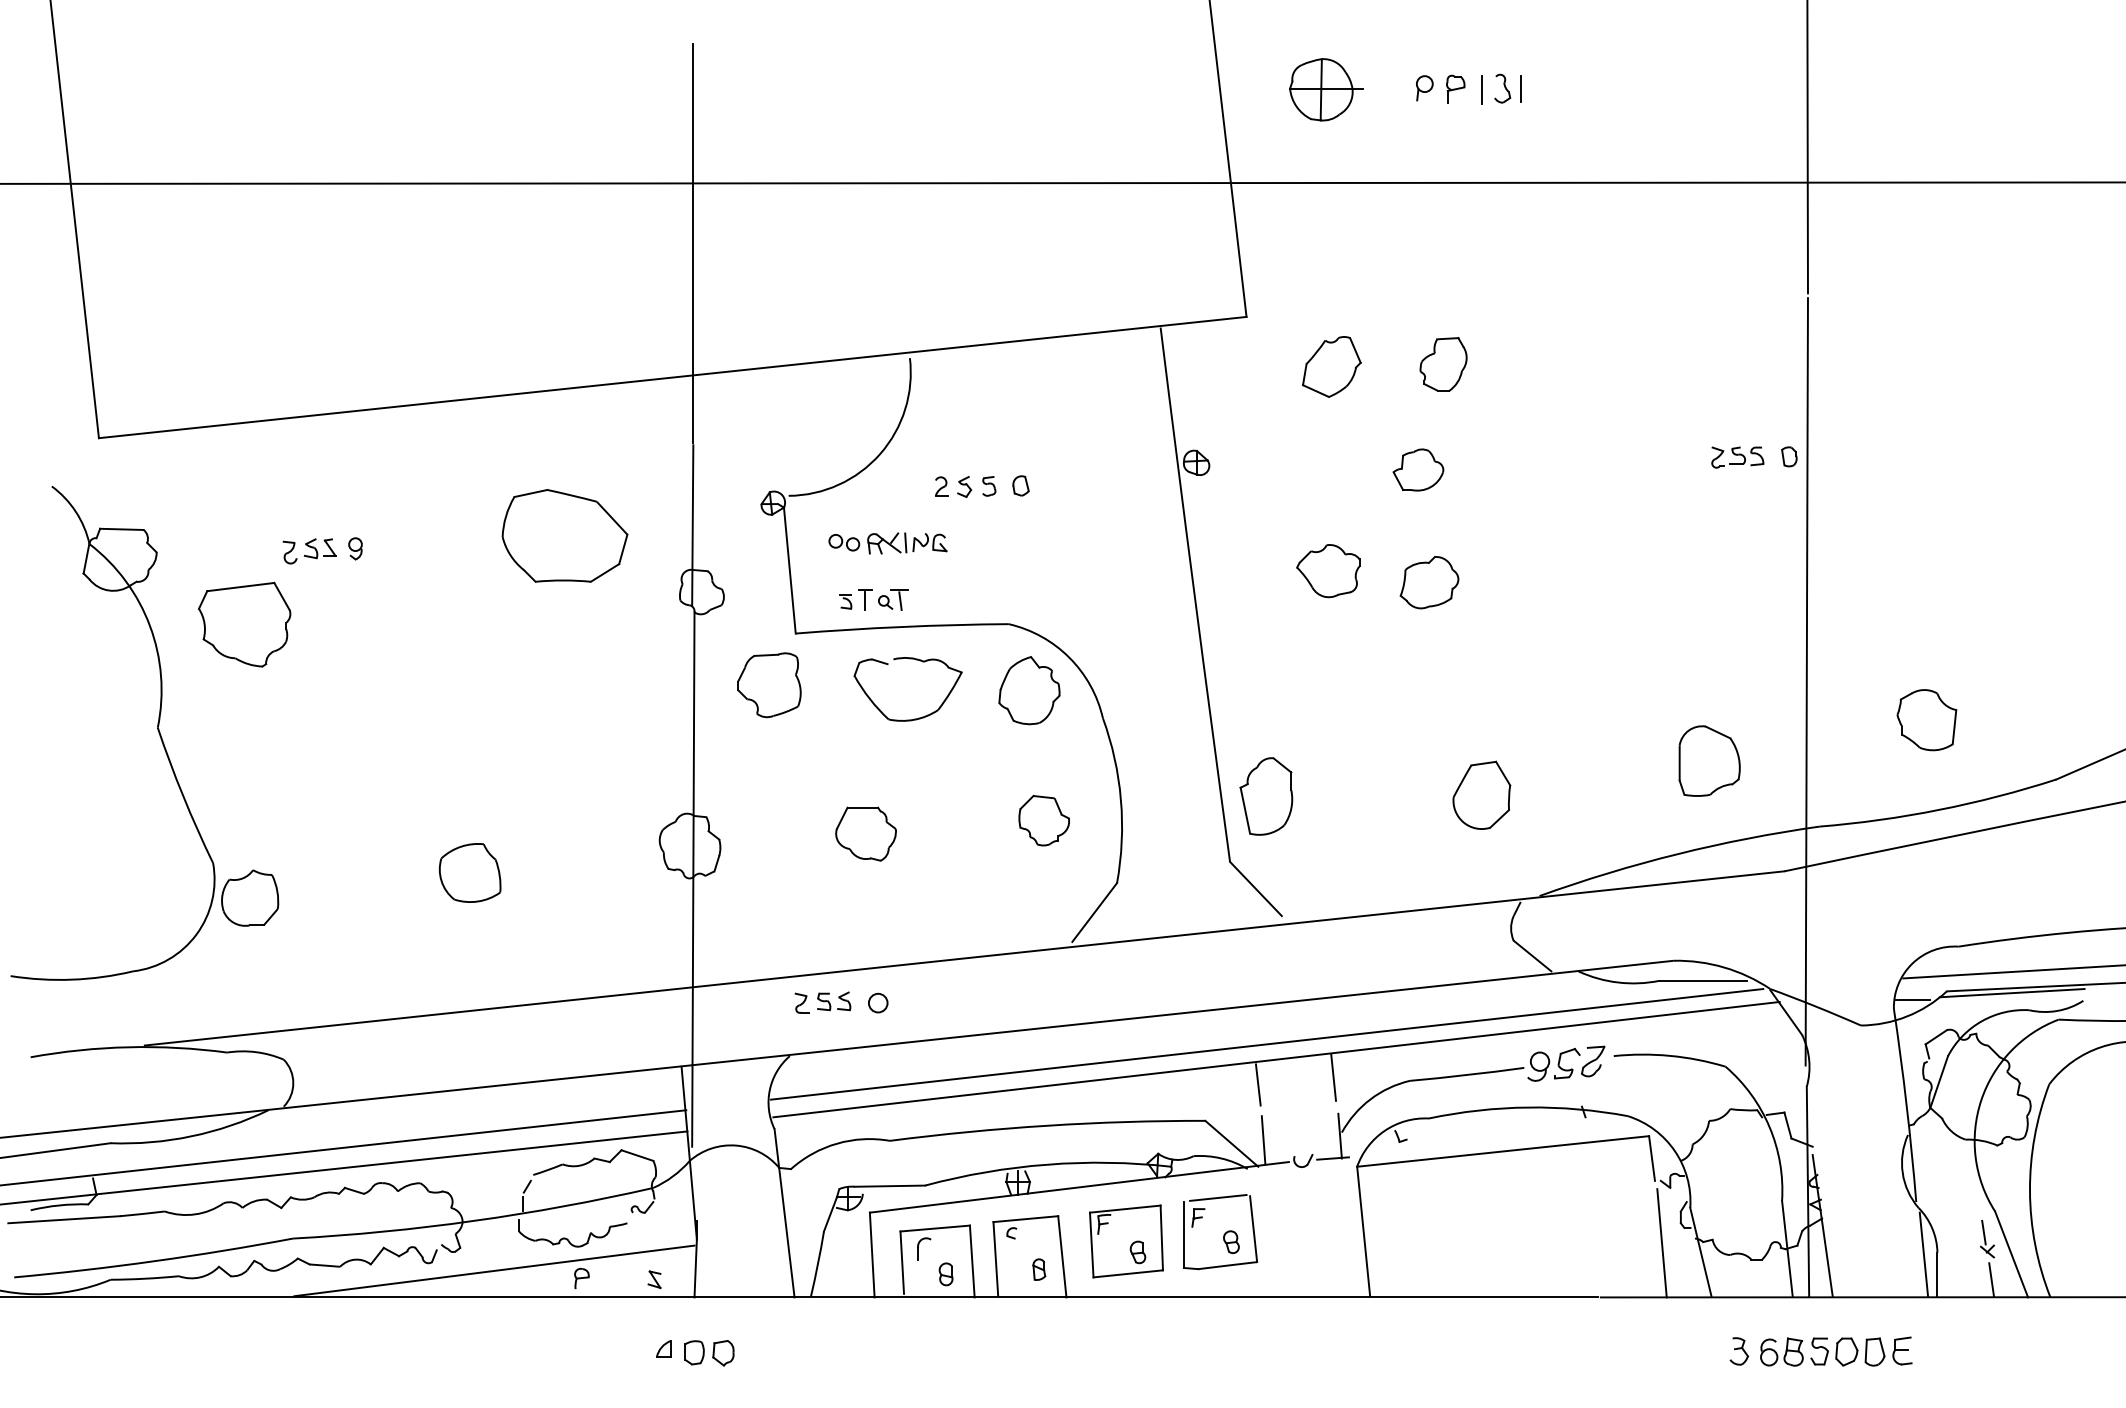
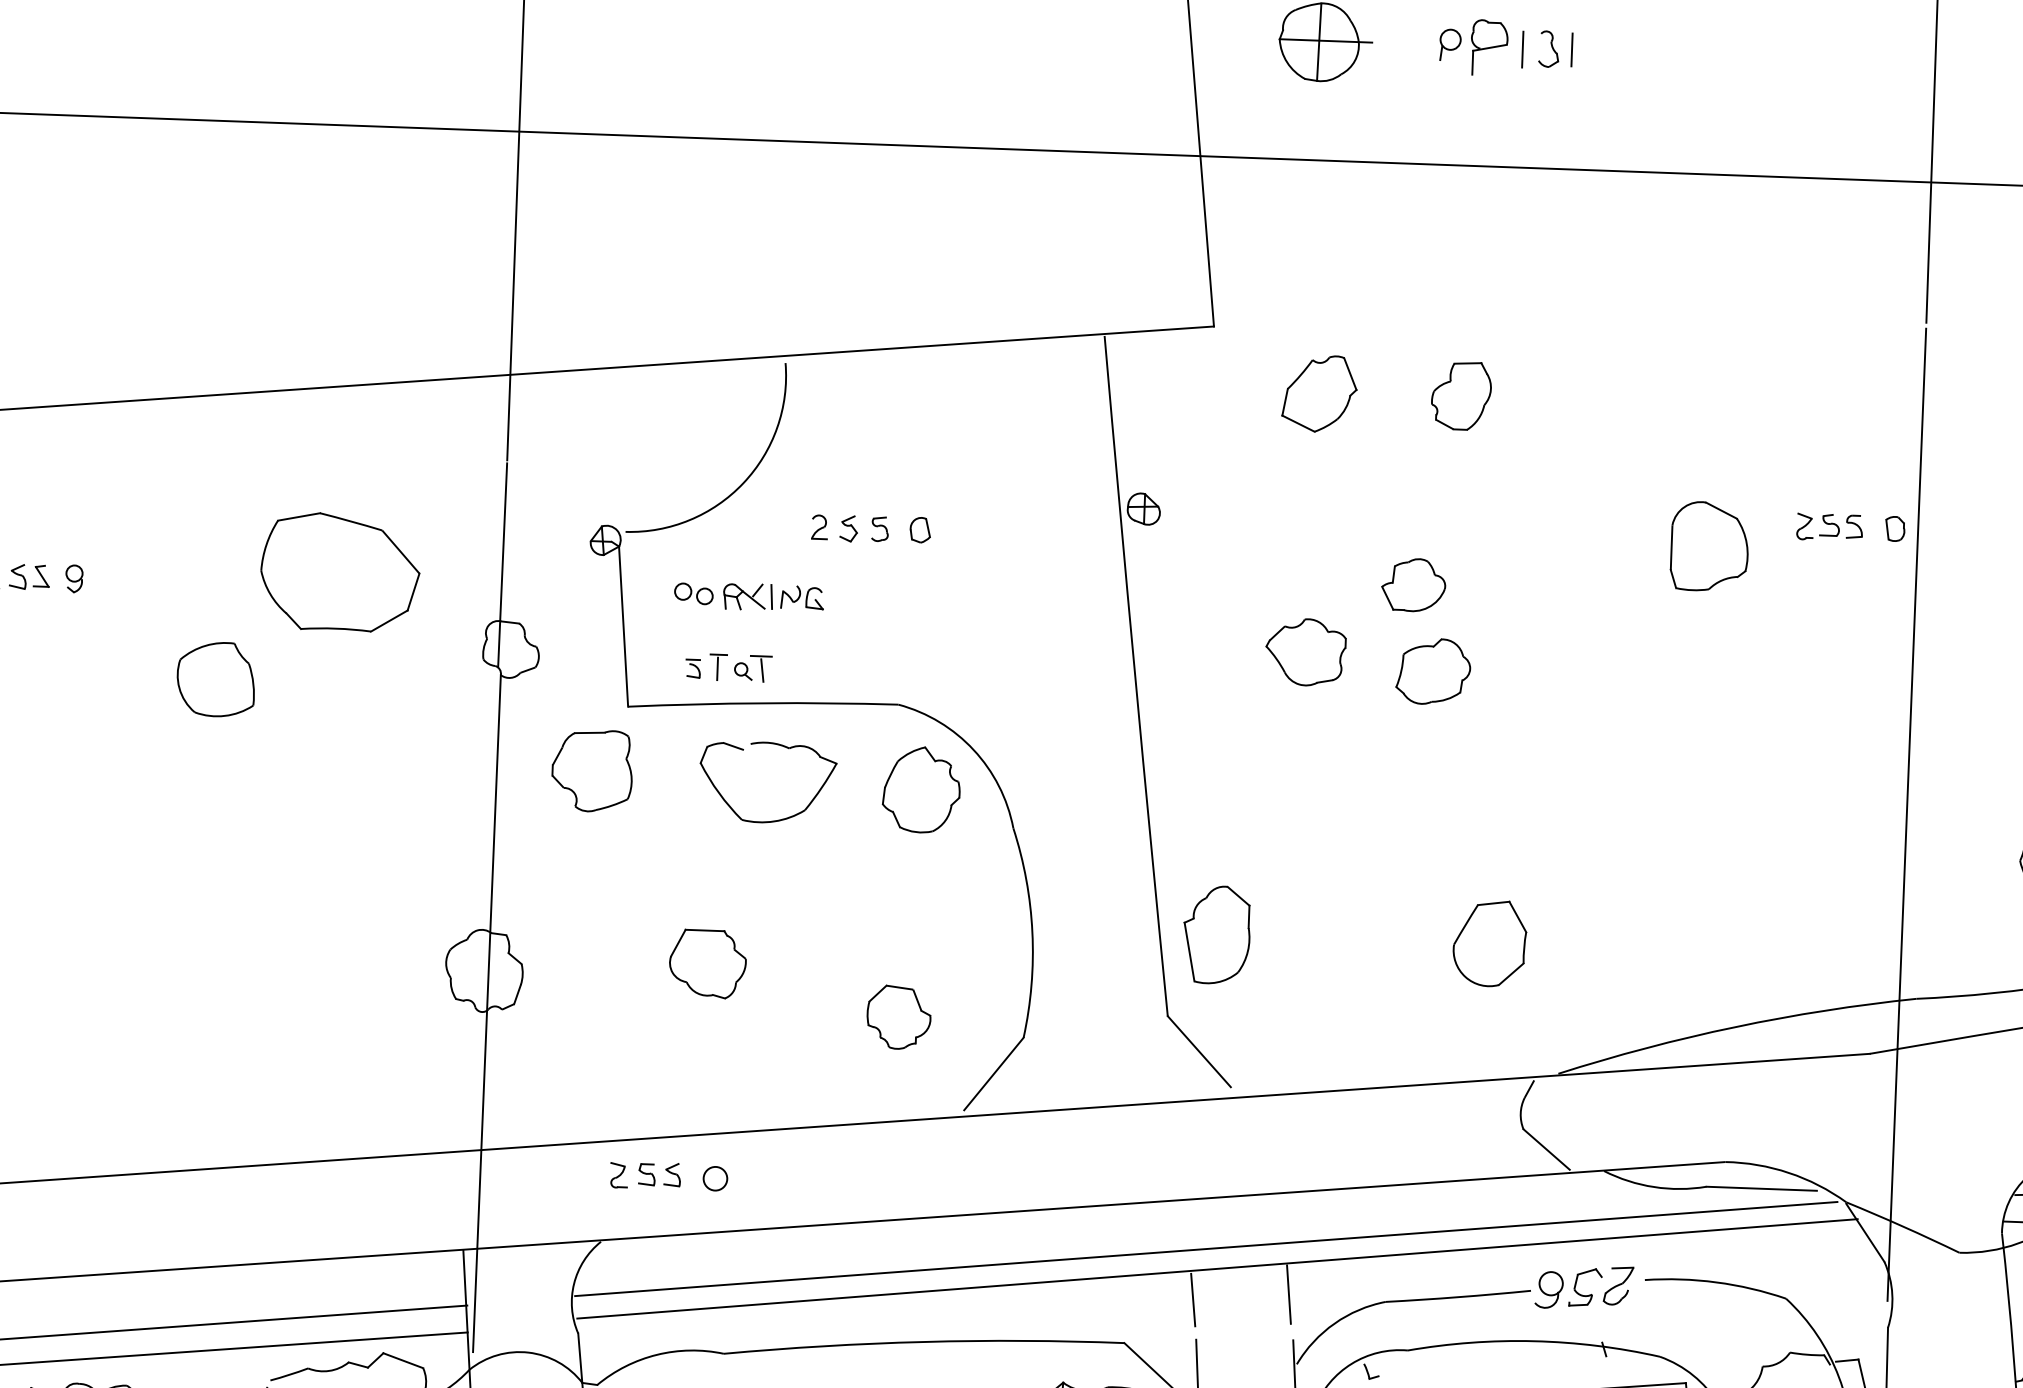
part: (1455, 88) -> (1489, 46), size x1.6
part: (1418, 469) -> (1413, 584), moved
part: (1709, 760) -> (1709, 545), moved
part: (1043, 820) -> (898, 1017), moved
part: (469, 872) -> (215, 678), moved

